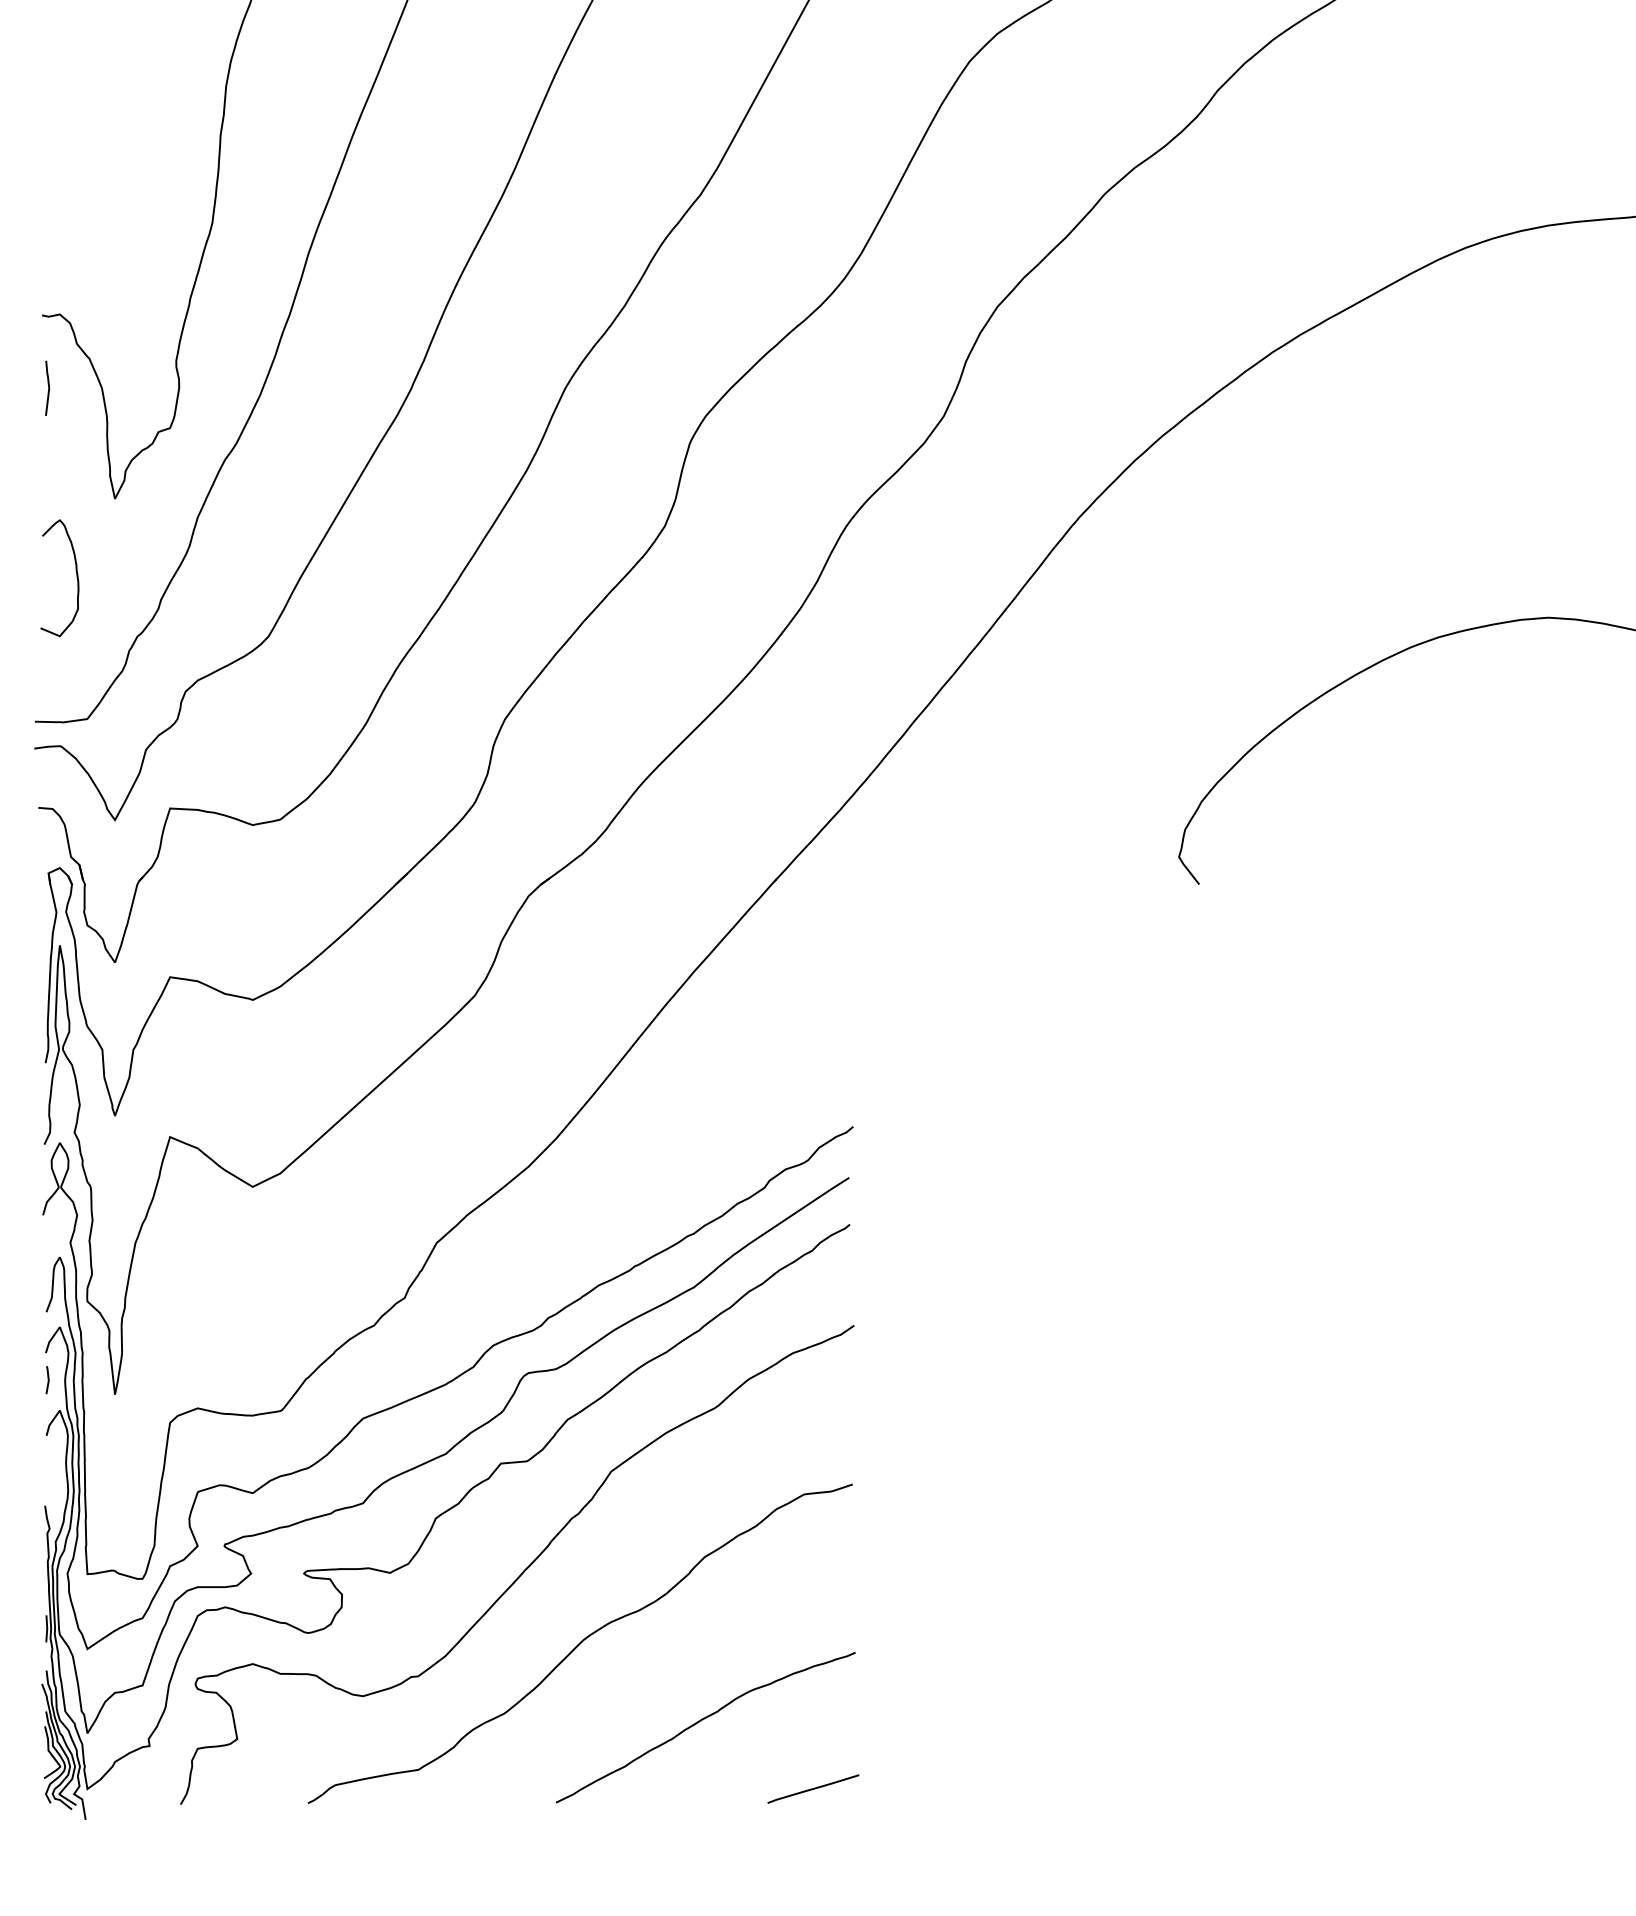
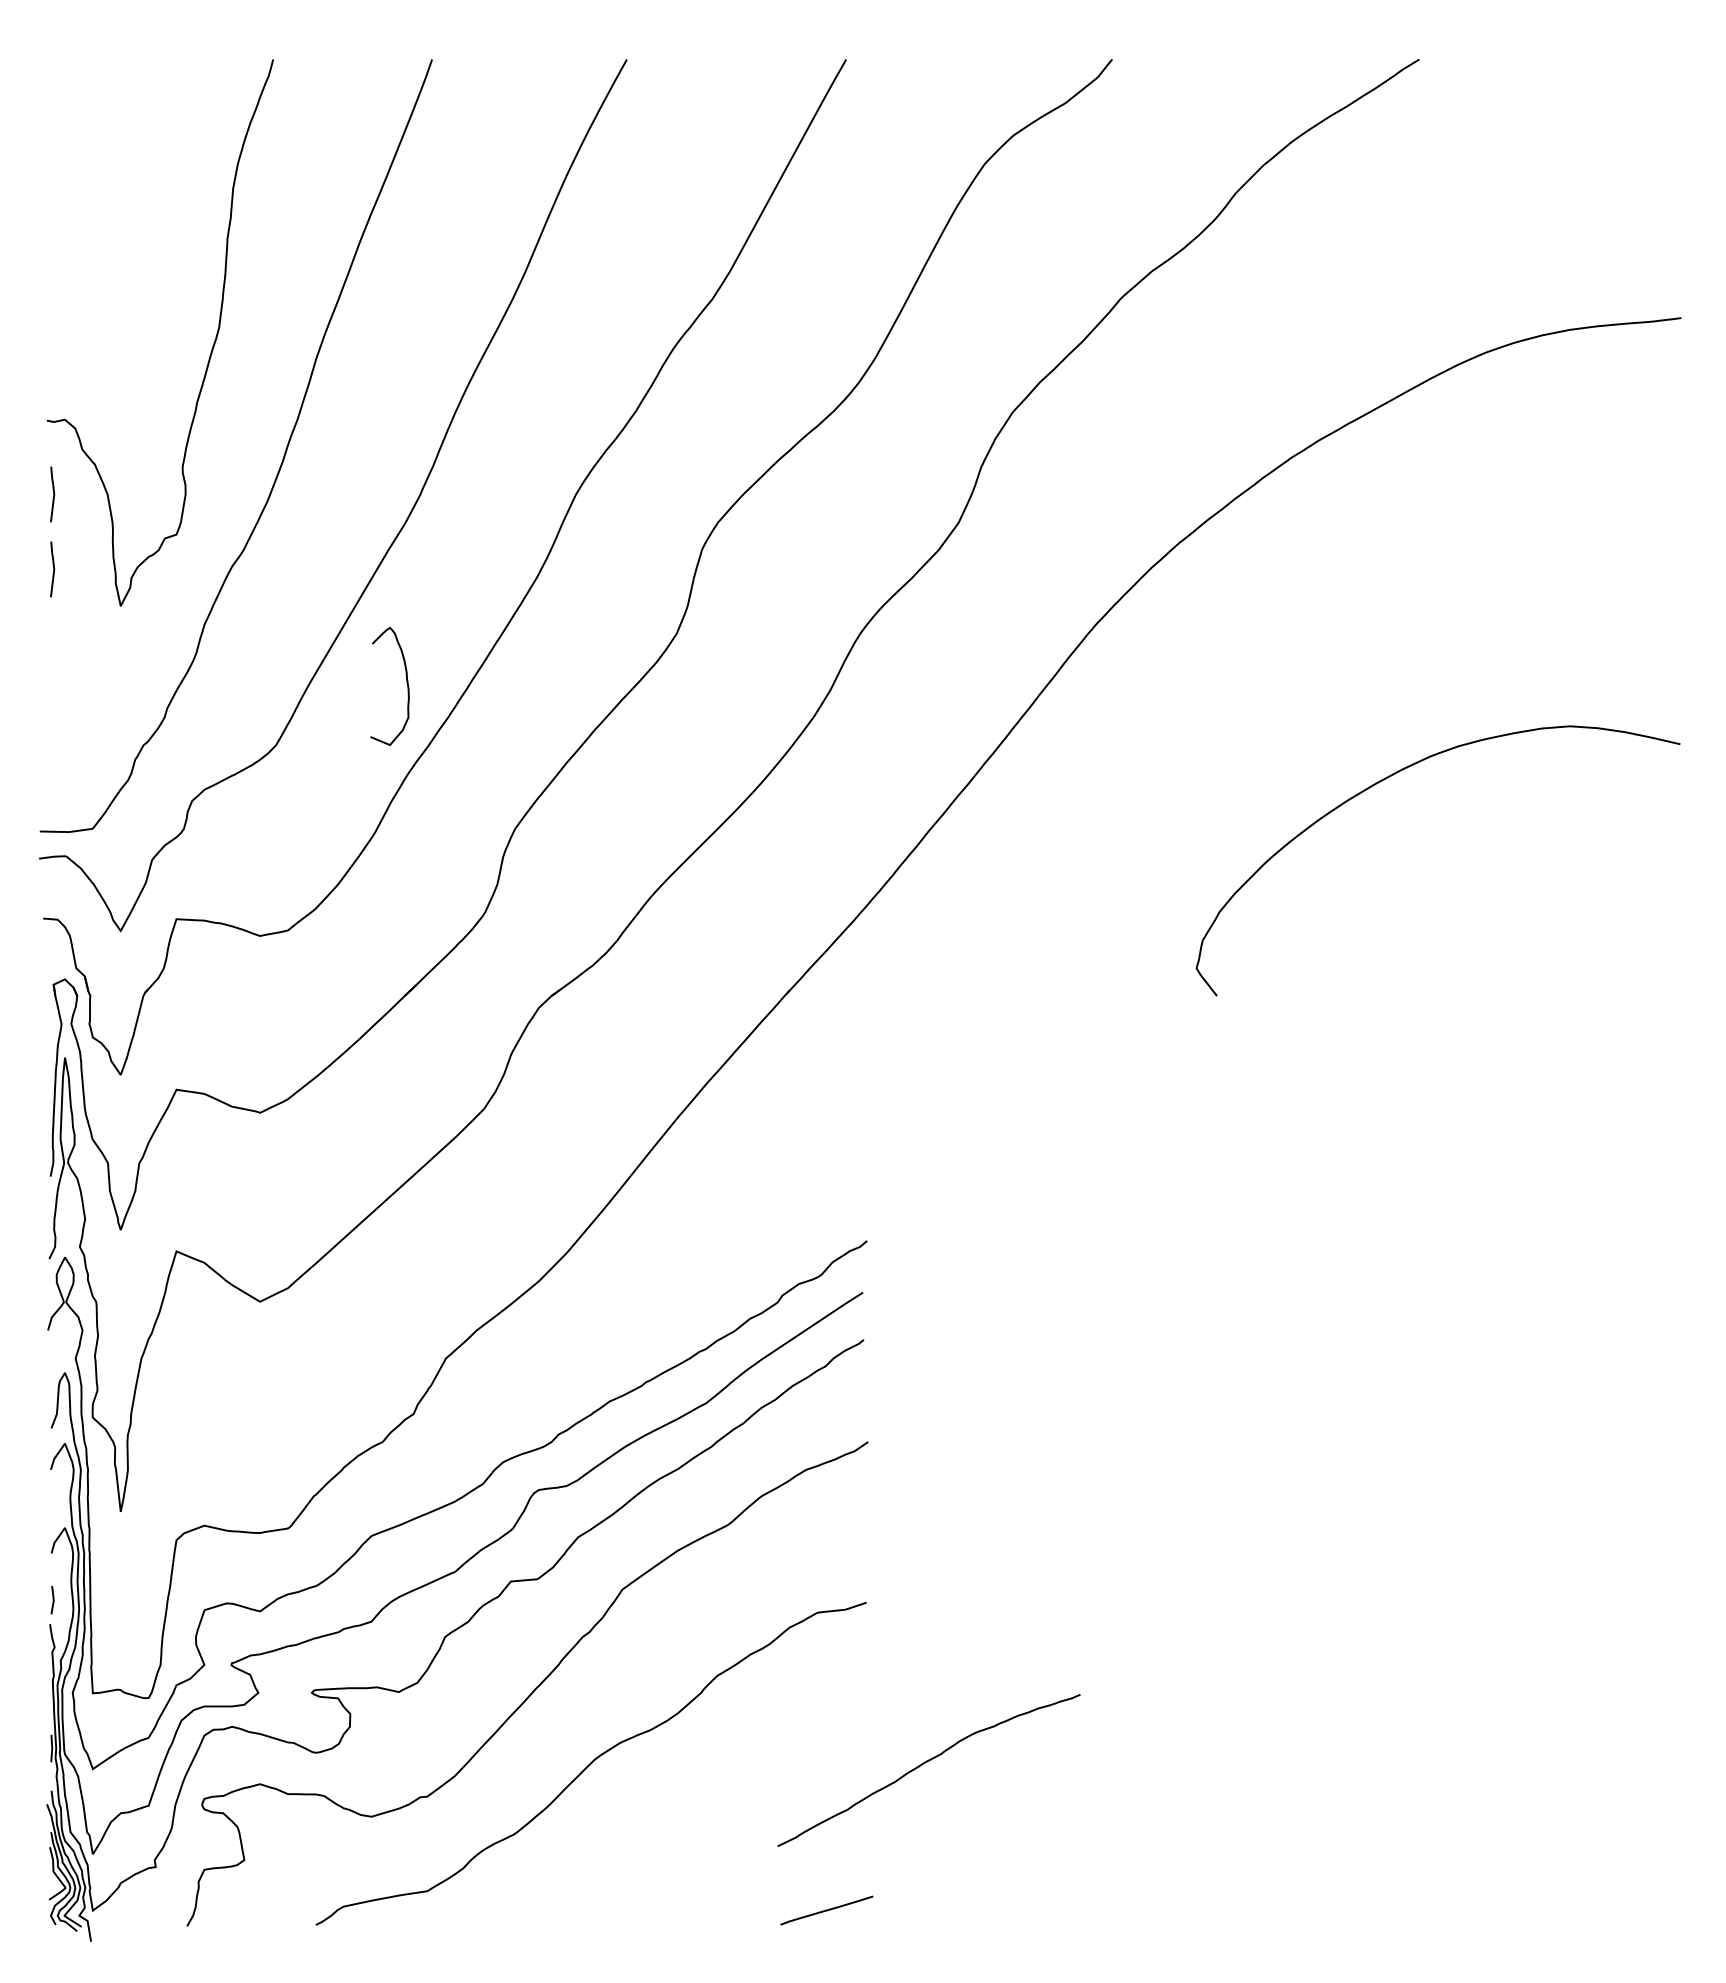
curve: (48, 462) -> (53, 569), added
curve: (76, 575) -> (406, 683), moved
line: (47, 1380) -> (52, 1600), moved
curve: (702, 1720) -> (925, 1763), moved

